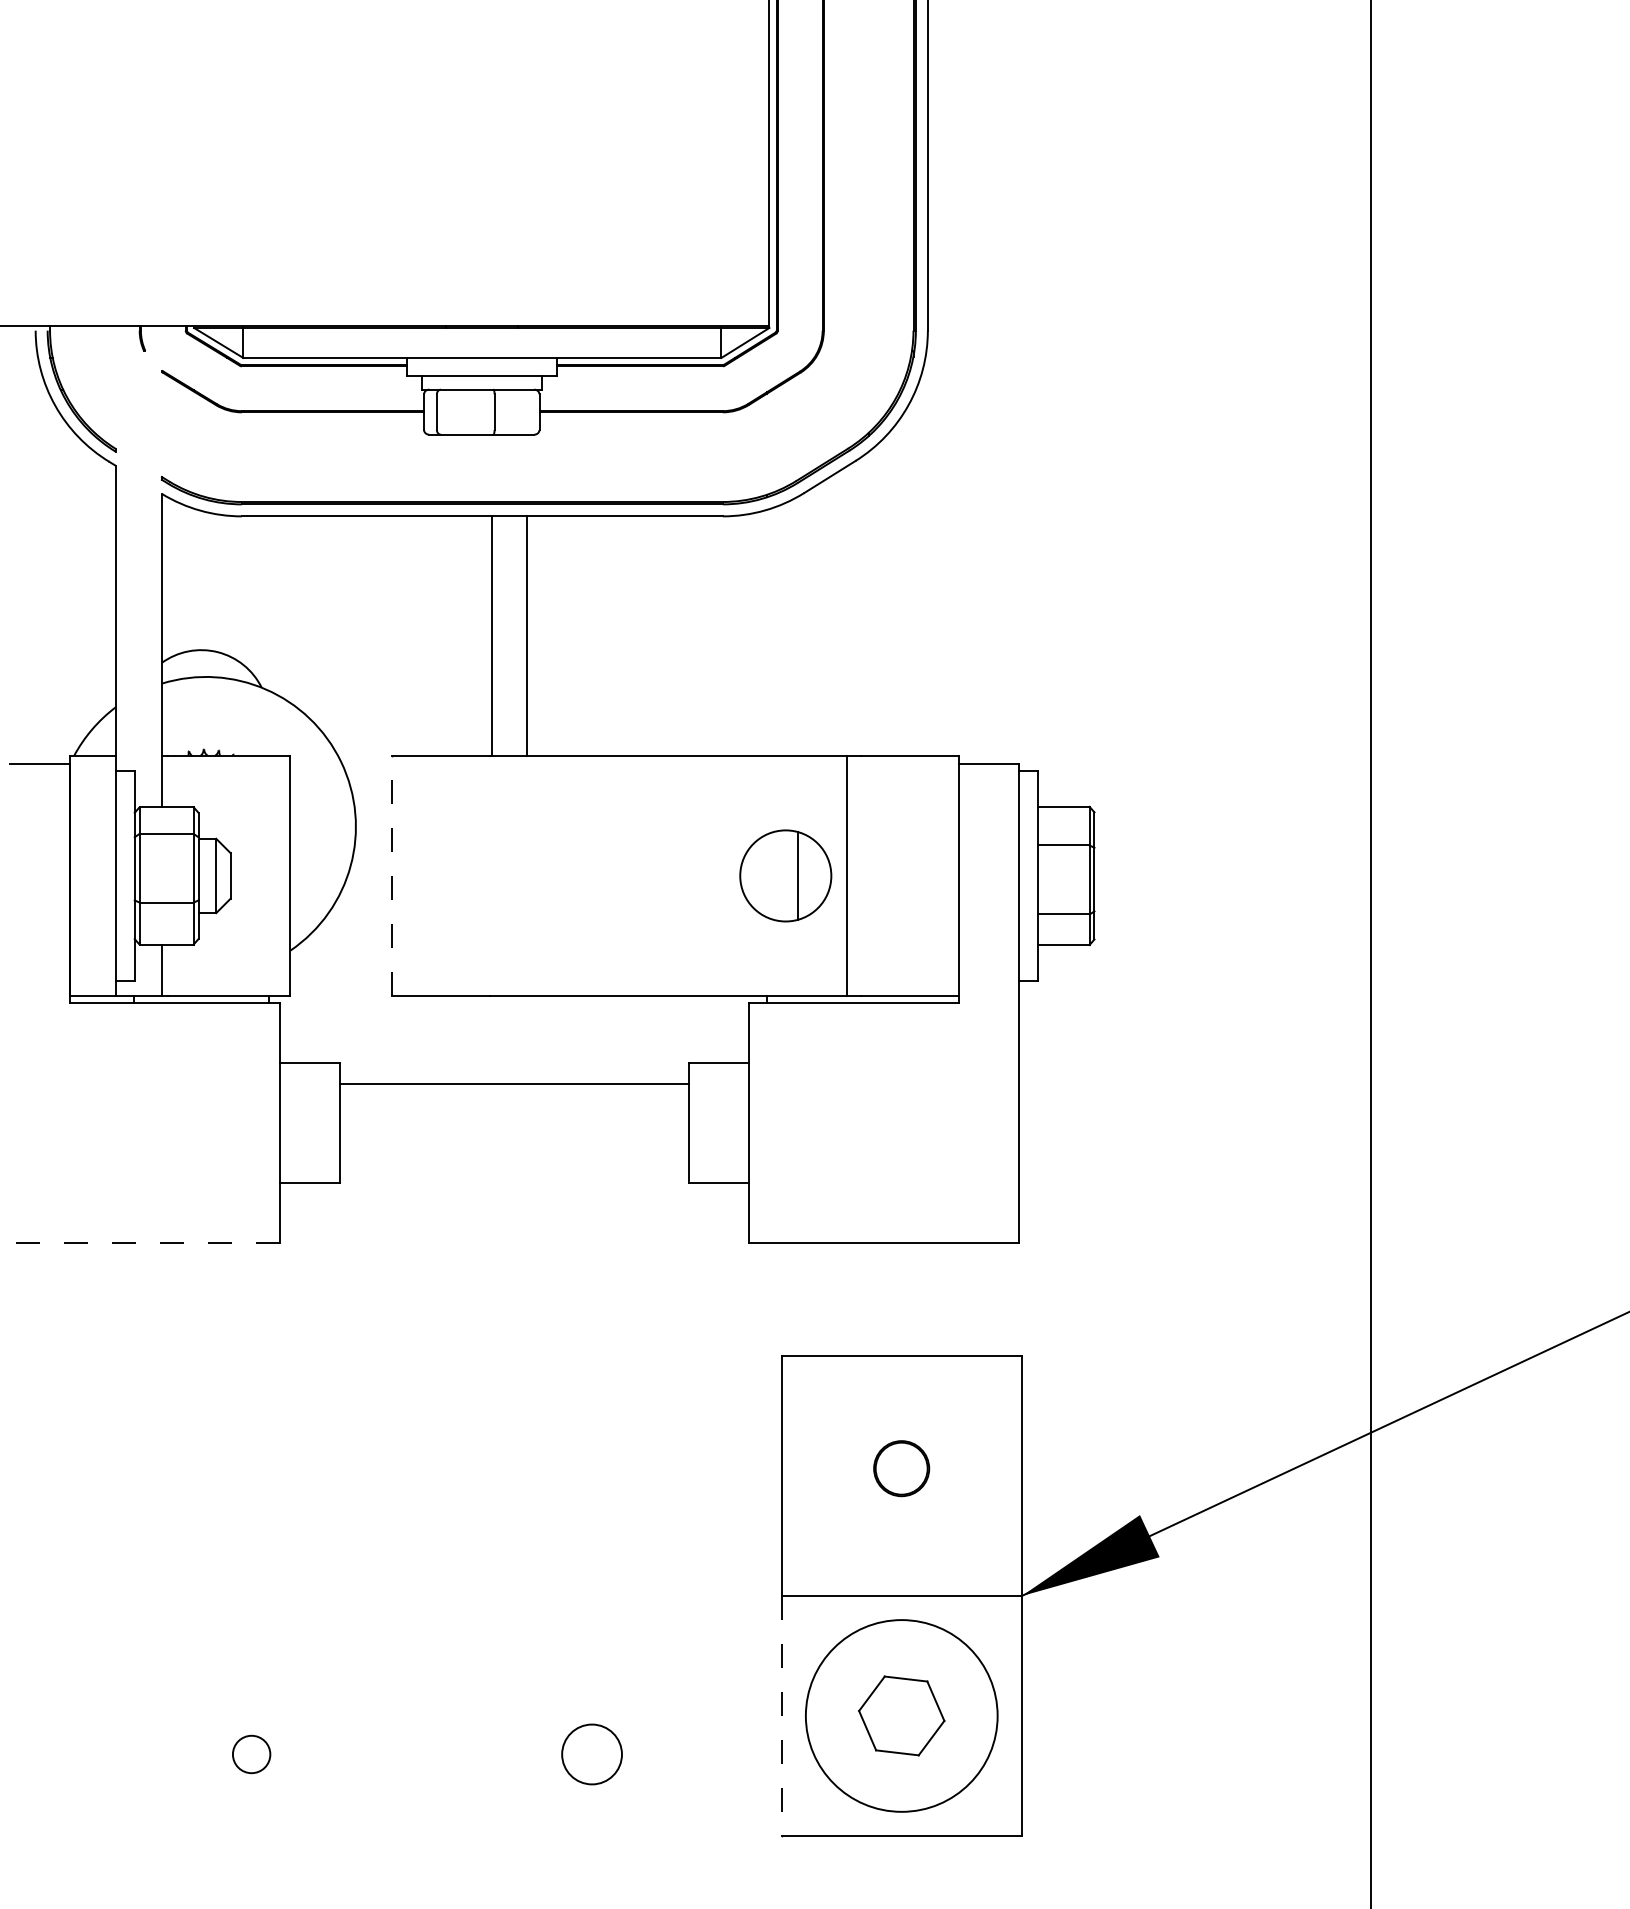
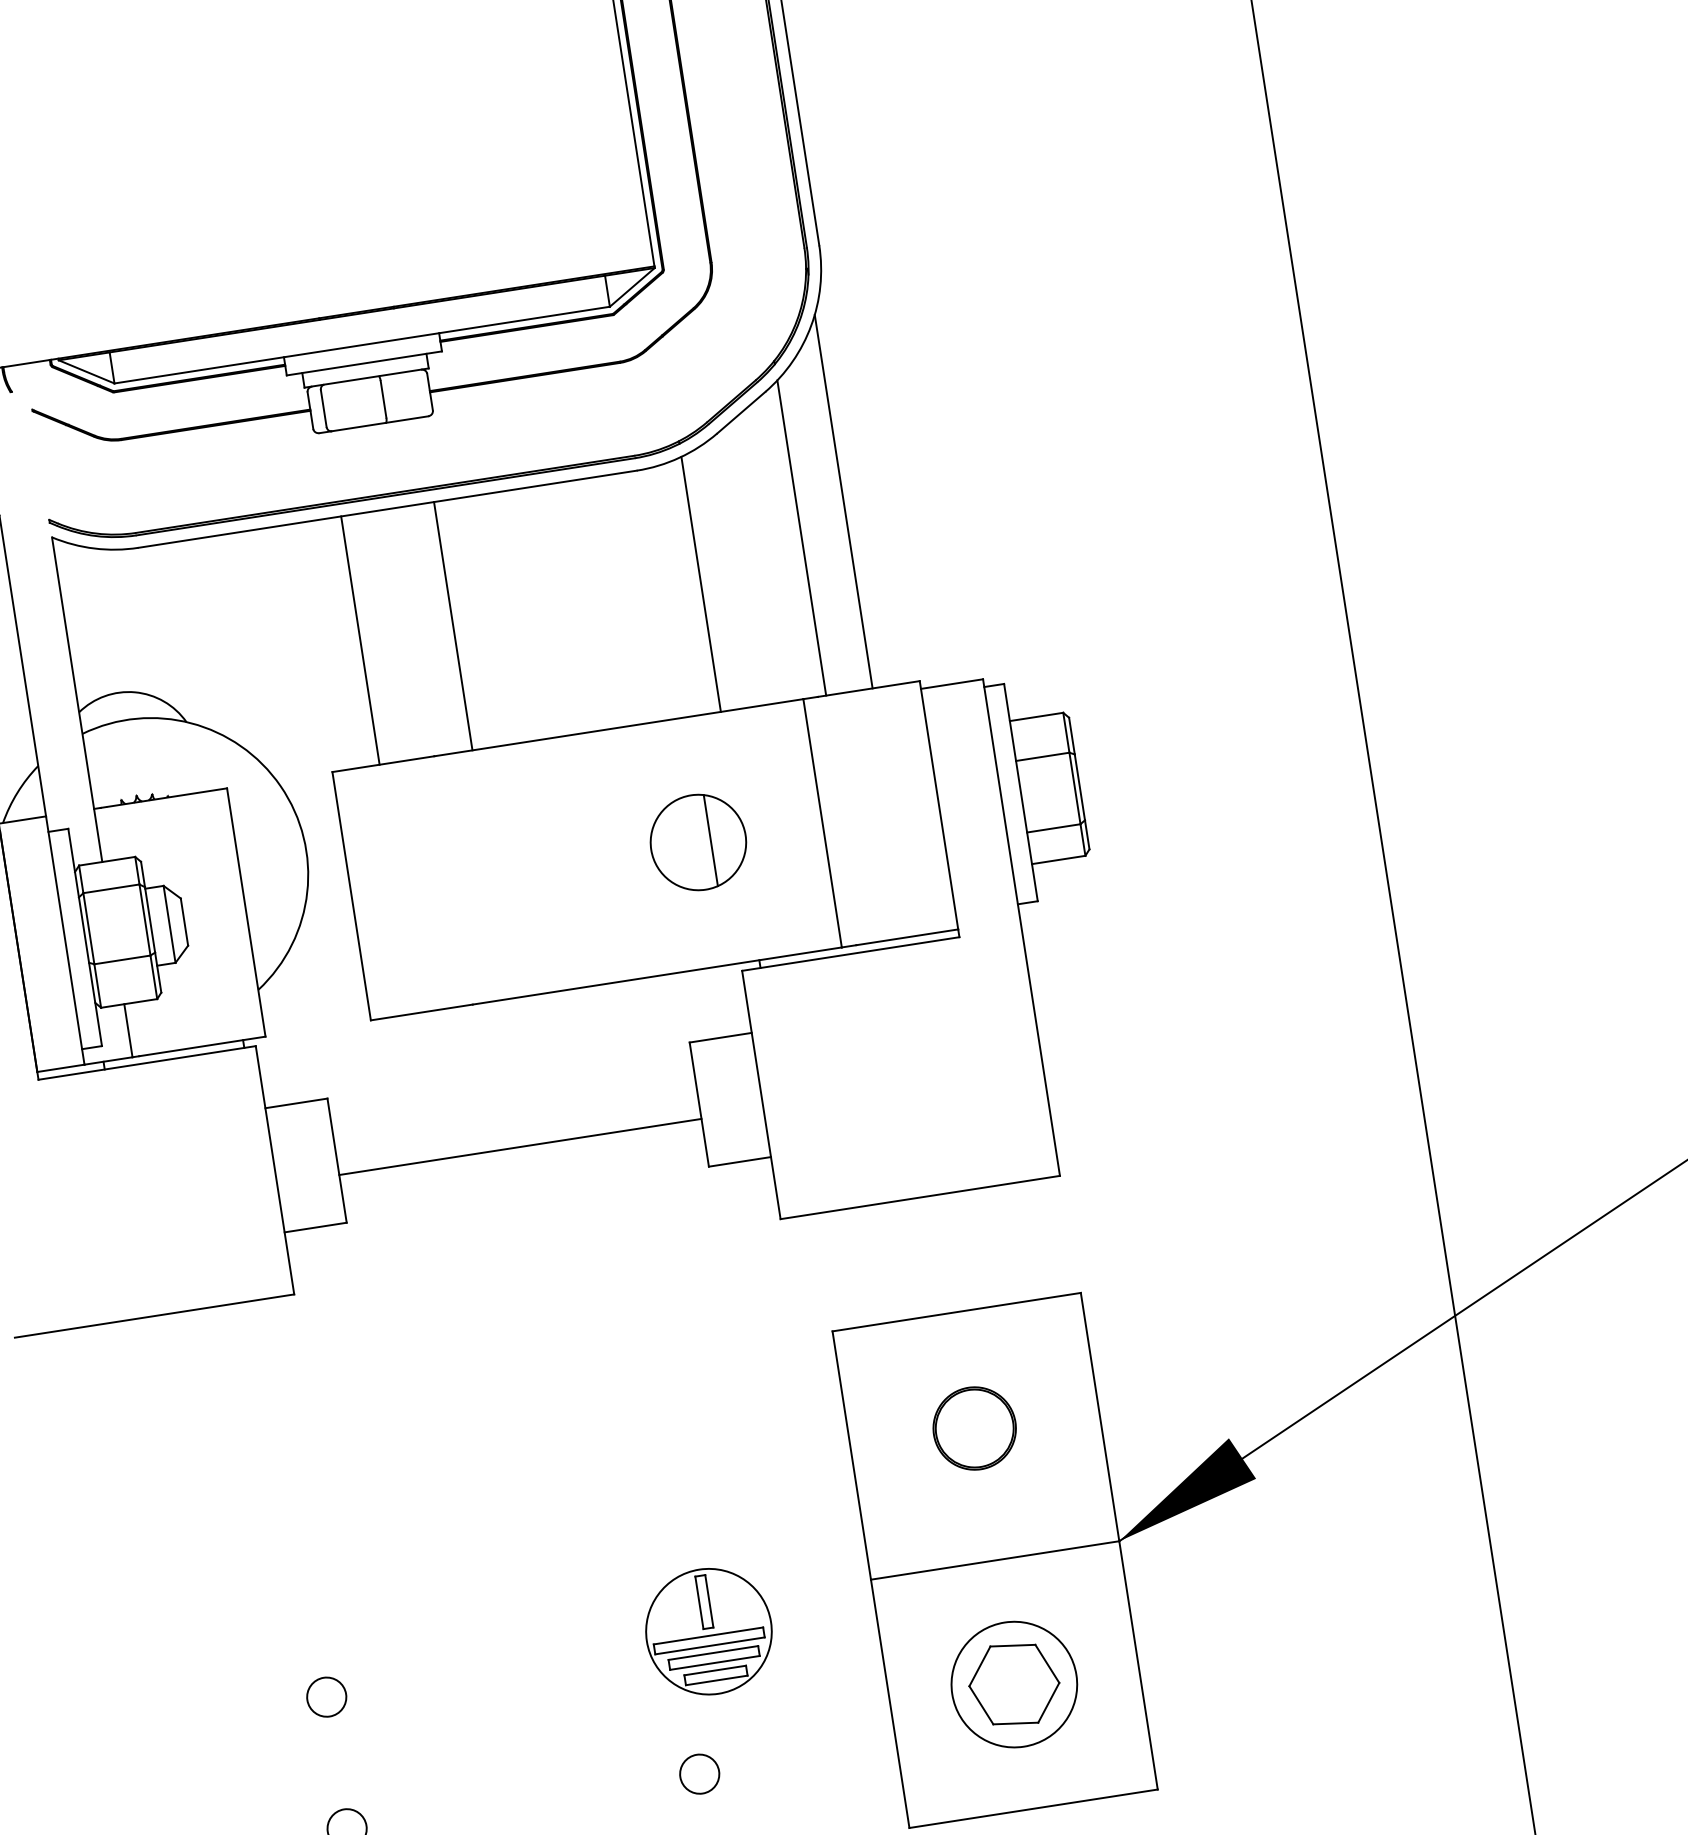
line: (913, 575) -> (843, 501), added
line: (868, 603) -> (801, 537), added
line: (767, 632) -> (701, 583), added
line: (491, 636) -> (360, 640), moved
line: (392, 875) -> (352, 895), dashed -> solid
part: (785, 875) -> (698, 842), moved
line: (514, 1083) -> (520, 1146), moved
line: (144, 1243) -> (154, 1316), dashed -> solid
part: (901, 1468) -> (974, 1428), size x1.43
part: (621, 1621) -> (708, 1631), added
circle: (251, 1626) -> (326, 1696), added
line: (781, 1715) -> (889, 1703), dashed -> solid
circle: (901, 1715) -> (1014, 1684), size x0.62
circle: (591, 1754) -> (699, 1774), size x0.62

